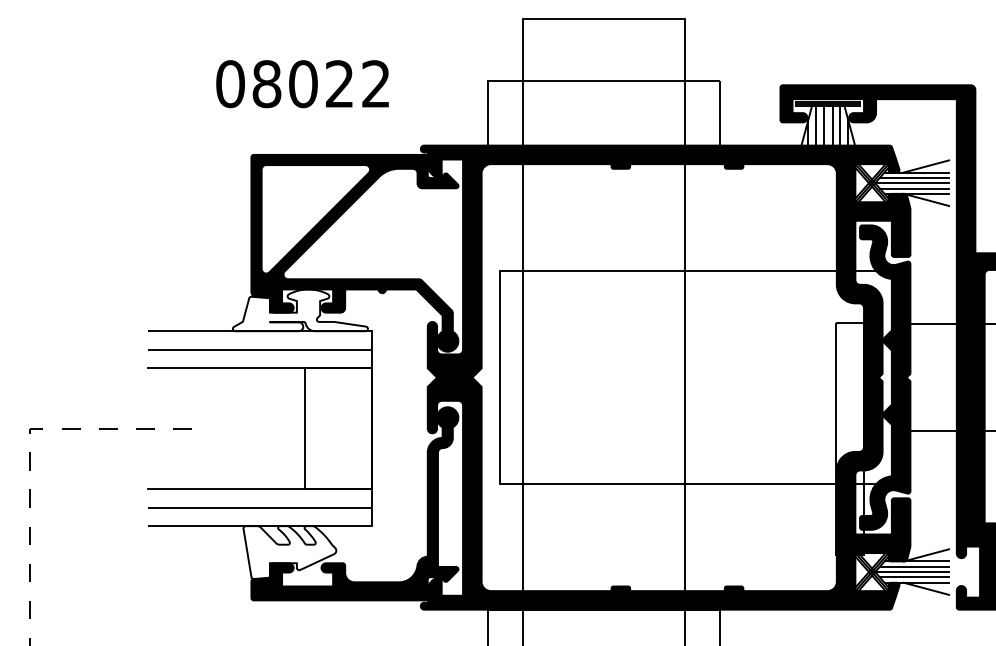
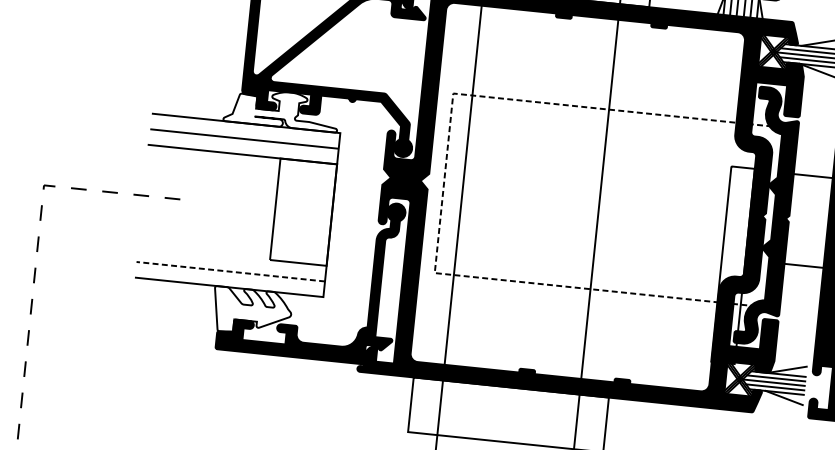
line: (500, 377) -> (444, 183), solid -> dashed
line: (260, 489) -> (232, 256), removed
line: (259, 507) -> (230, 271), solid -> dashed

